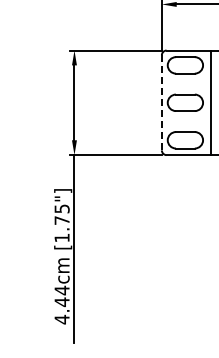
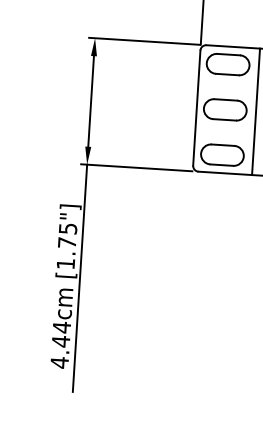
line: (161, 102) -> (196, 107), dashed -> solid

